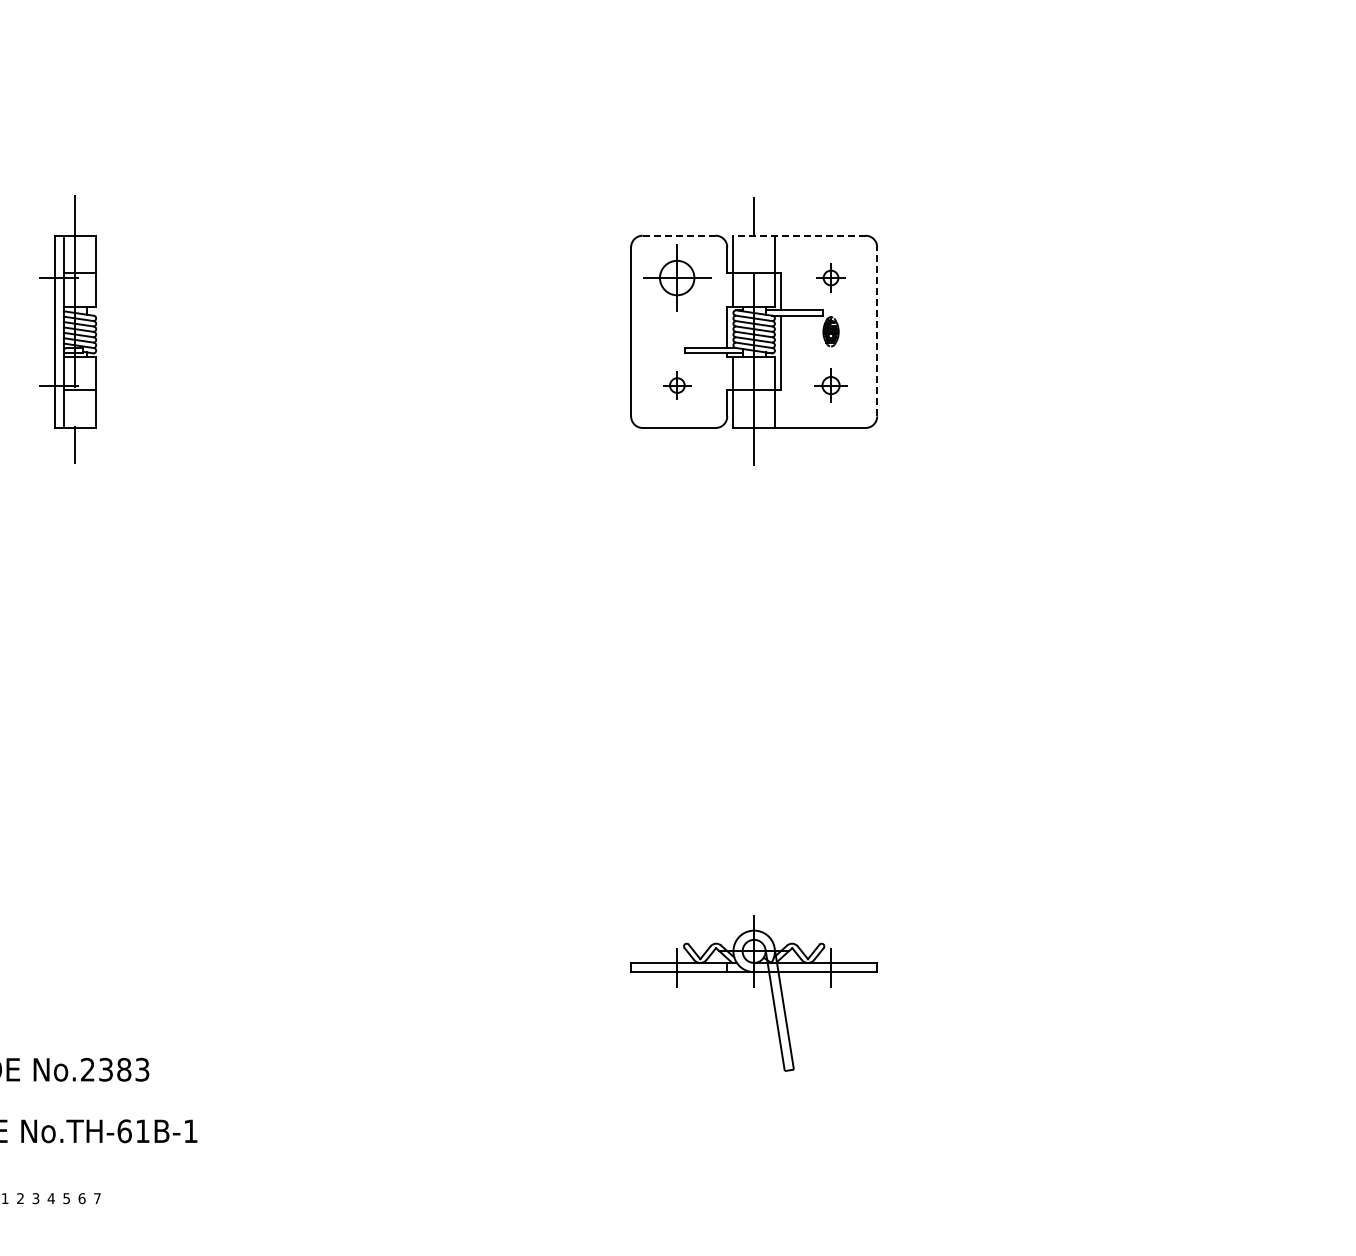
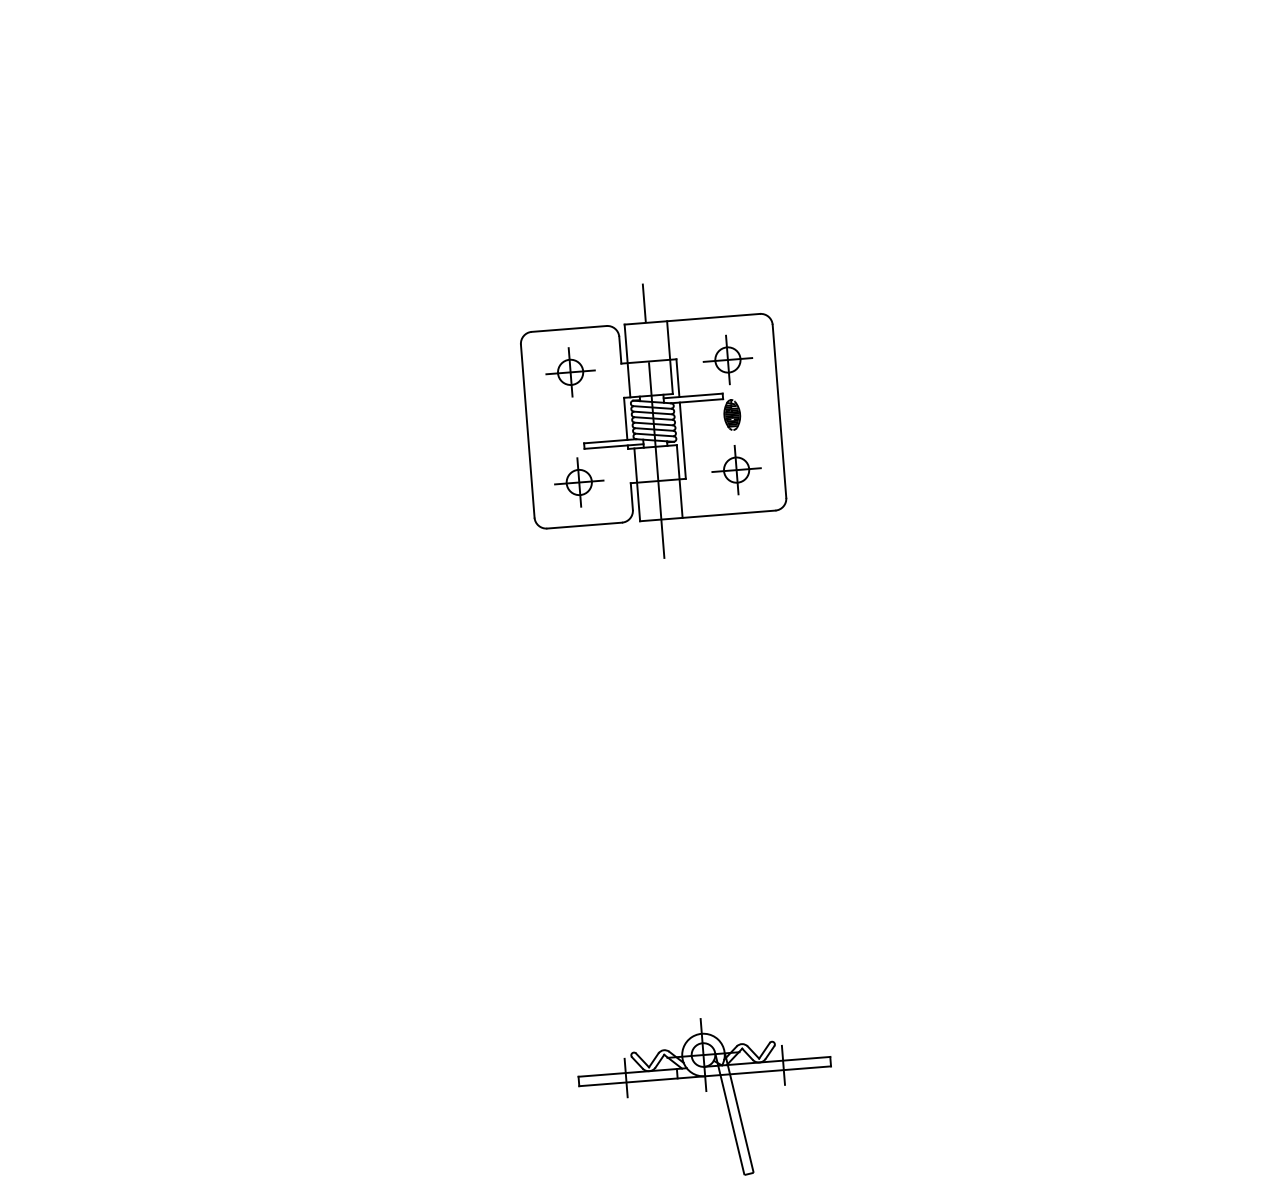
line: (679, 235) -> (569, 328), dashed -> solid
line: (799, 235) -> (692, 319), dashed -> solid
part: (677, 277) -> (570, 371), size x0.71
part: (830, 277) -> (727, 359), size x1.67
line: (877, 331) -> (779, 410), dashed -> solid
part: (677, 385) -> (579, 482), size x1.67
part: (830, 385) -> (736, 469), size x1.43

